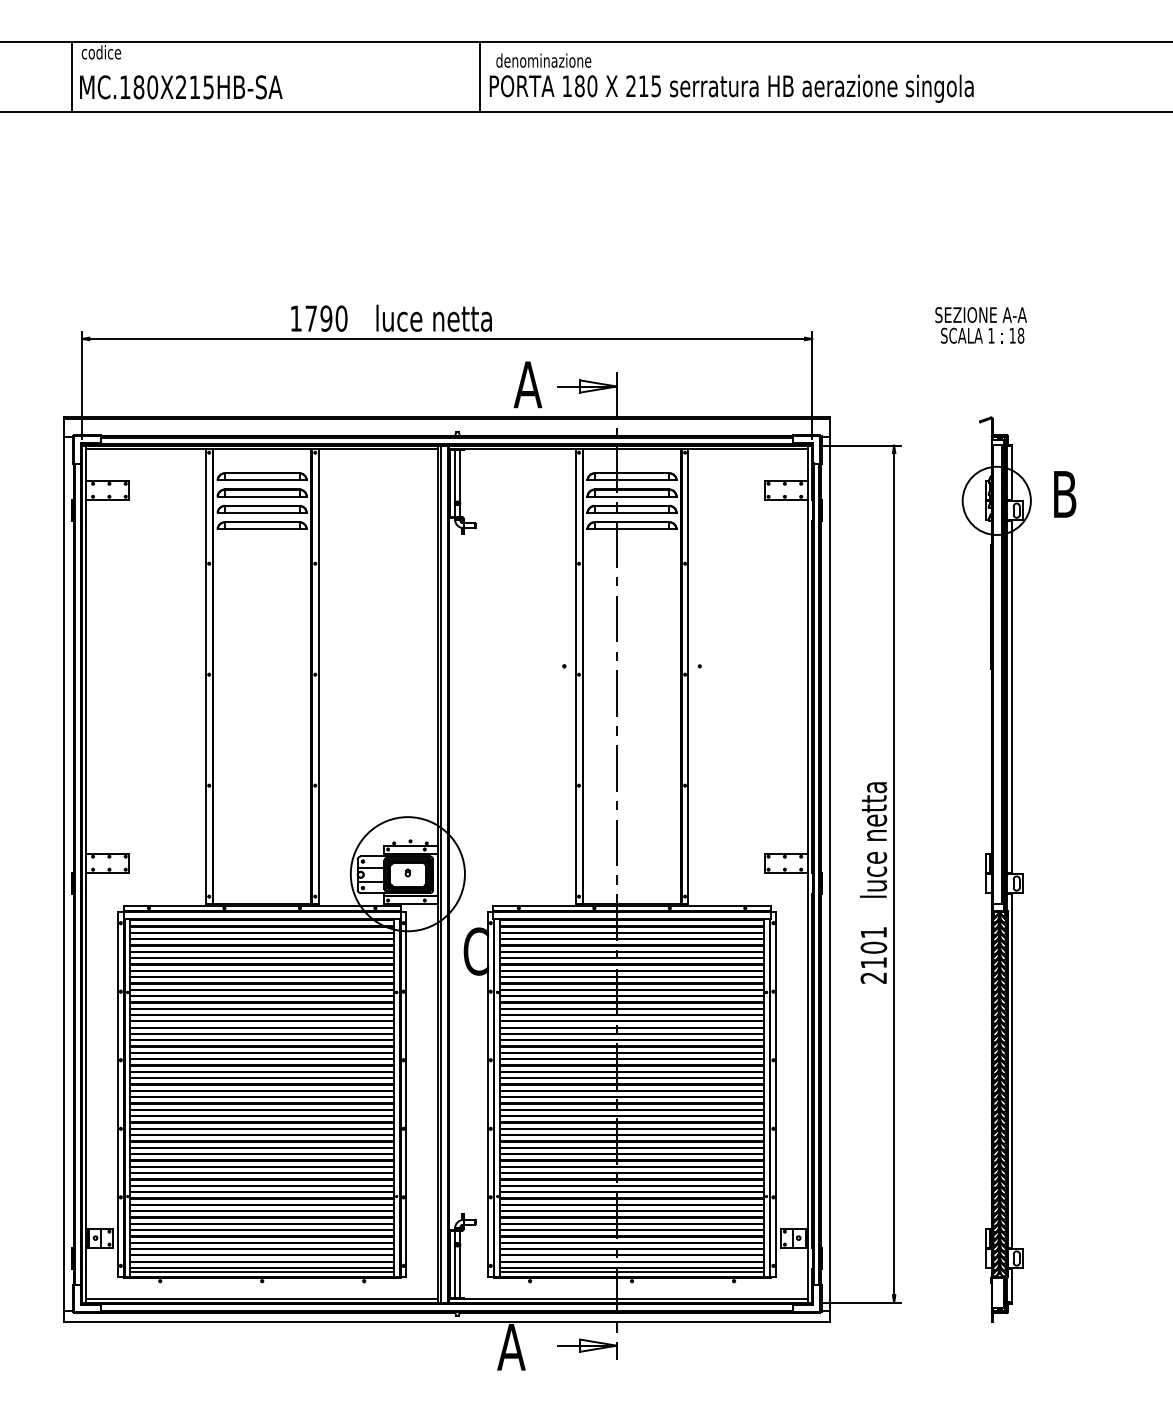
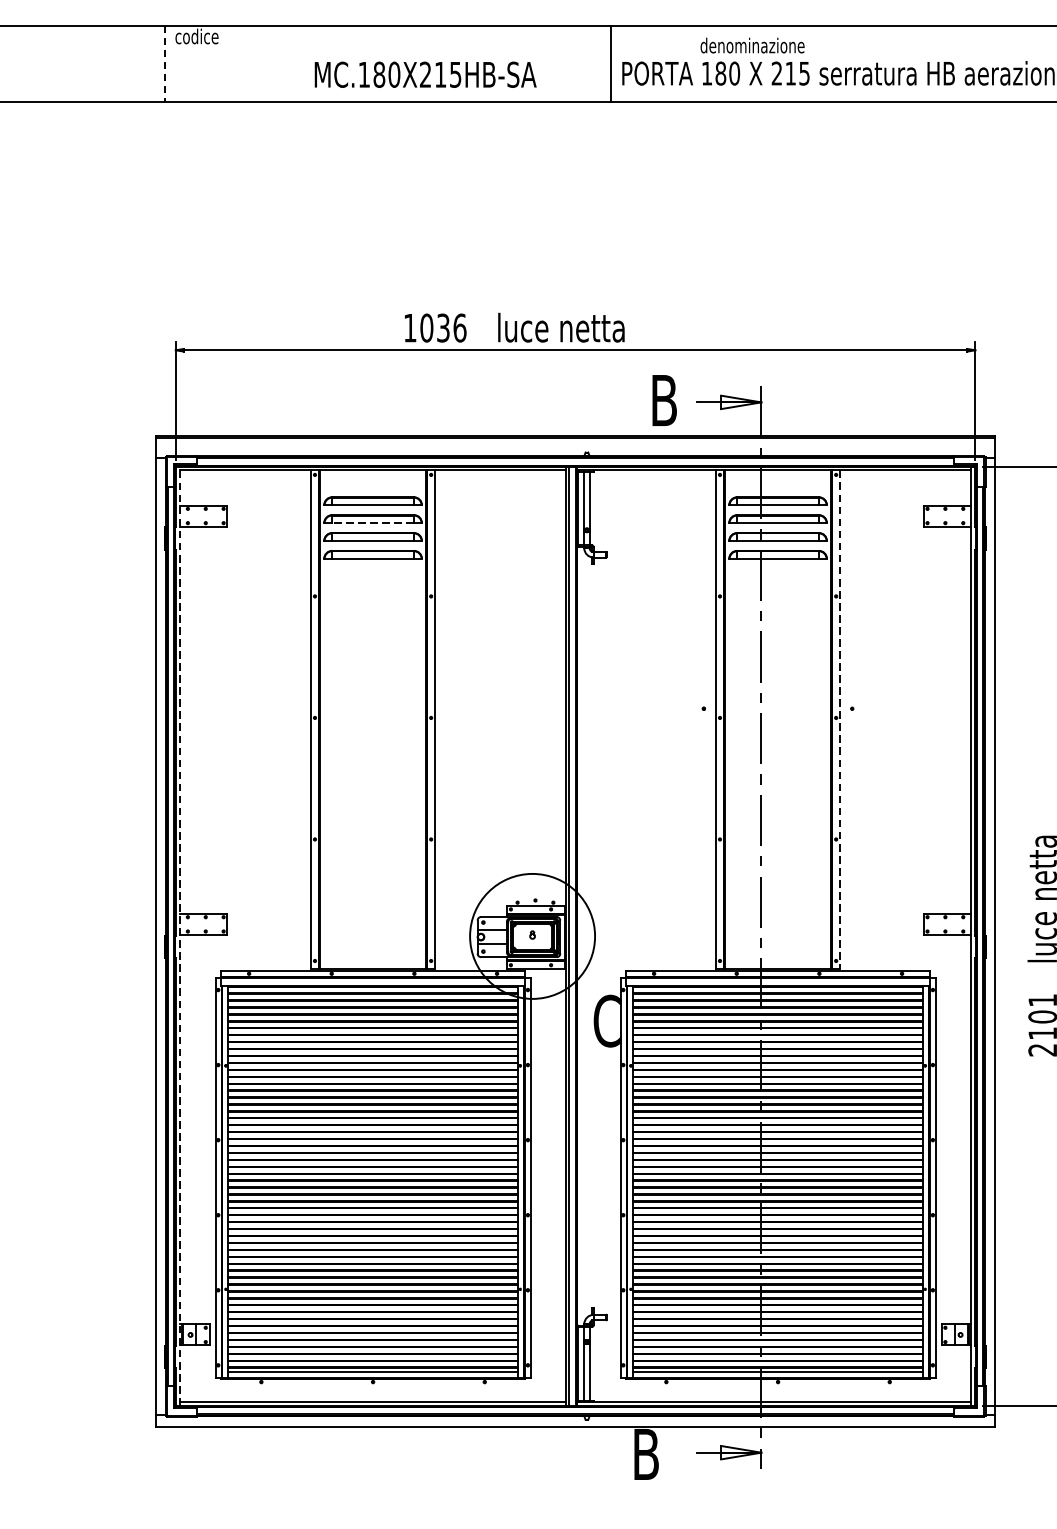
text: (543, 60) -> (752, 45), moved
line: (71, 77) -> (164, 64), solid -> dashed
text: (181, 87) -> (425, 74), moved
text: (326, 318) -> (443, 327), 1790 -> 1036
text: (527, 384) -> (663, 400), A -> B
line: (261, 496) -> (372, 522), solid -> dashed
line: (688, 676) -> (839, 719), solid -> dashed
line: (86, 874) -> (180, 936), solid -> dashed
text: (511, 1347) -> (646, 1454), A -> B

